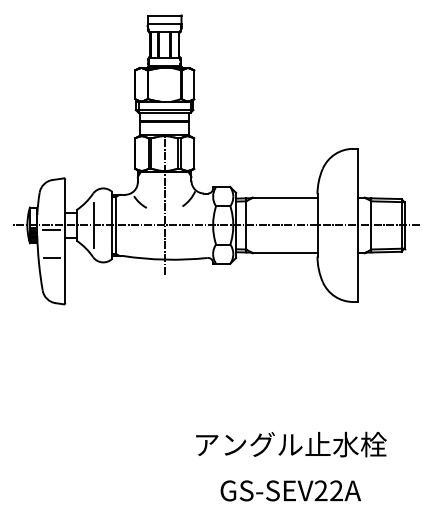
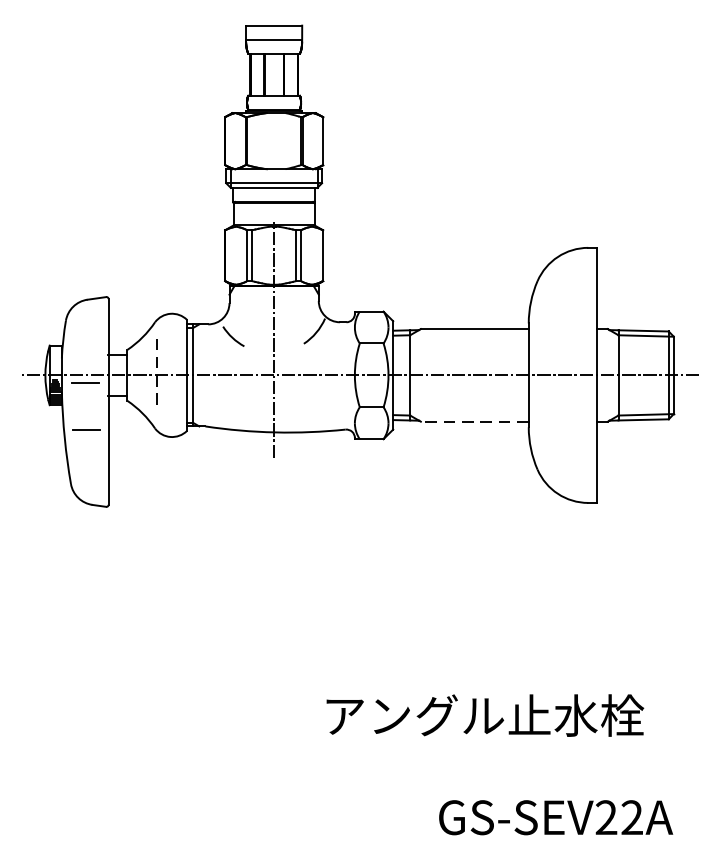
line: (94, 225) -> (157, 375), solid -> dashed
line: (284, 253) -> (473, 422), solid -> dashed
text: (291, 444) -> (485, 715), moved
text: (290, 490) -> (555, 817), moved

